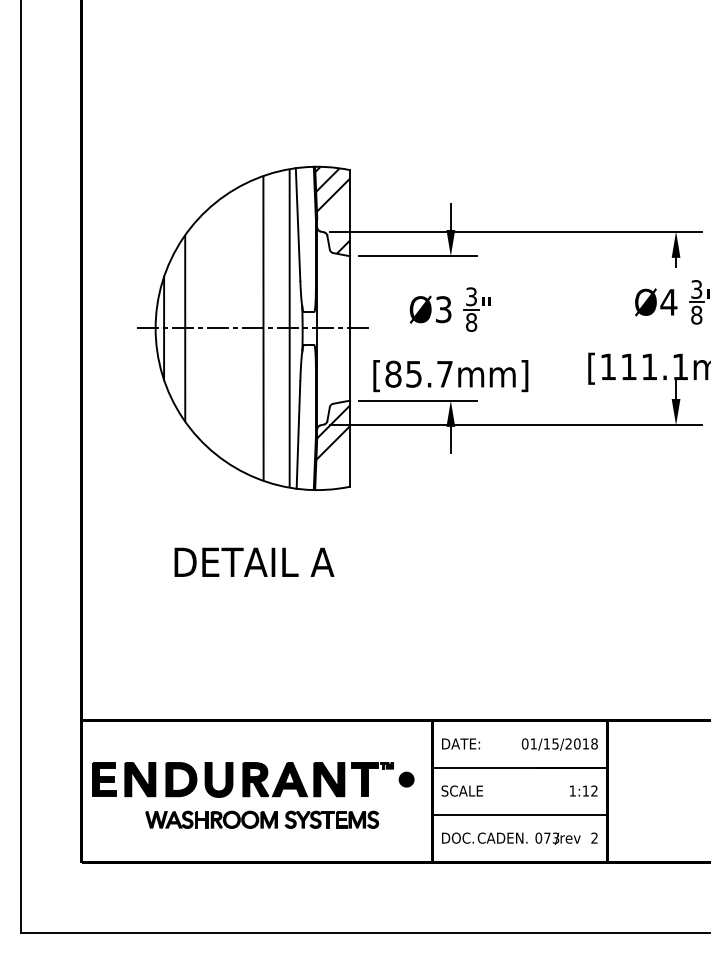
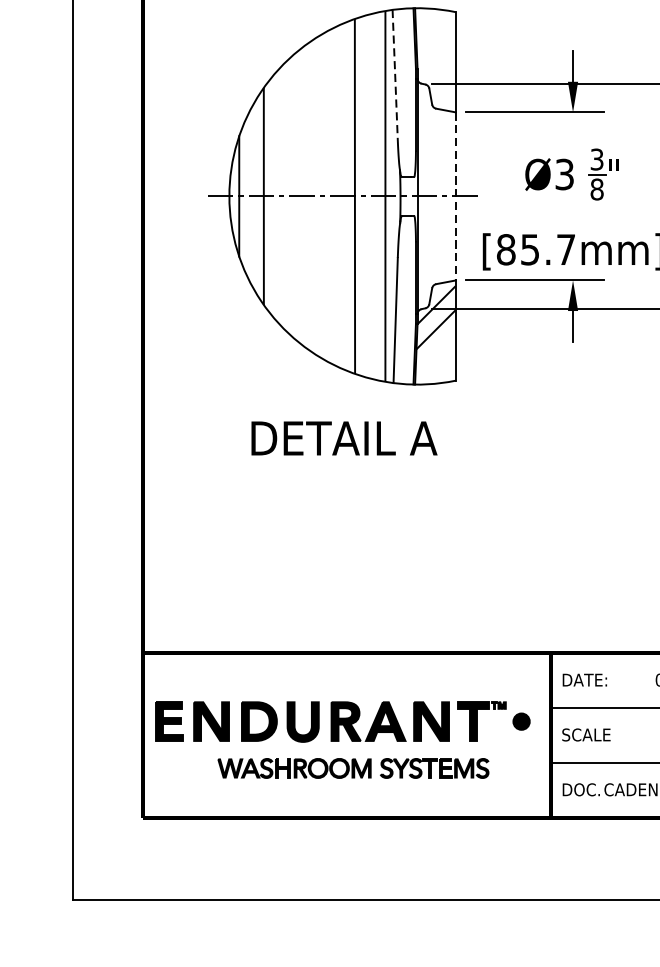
hatch: (332, 209) -> (435, 57), removed
line: (298, 225) -> (395, 76), solid -> dashed
line: (350, 328) -> (456, 196), solid -> dashed
text: (254, 561) -> (344, 437), moved

